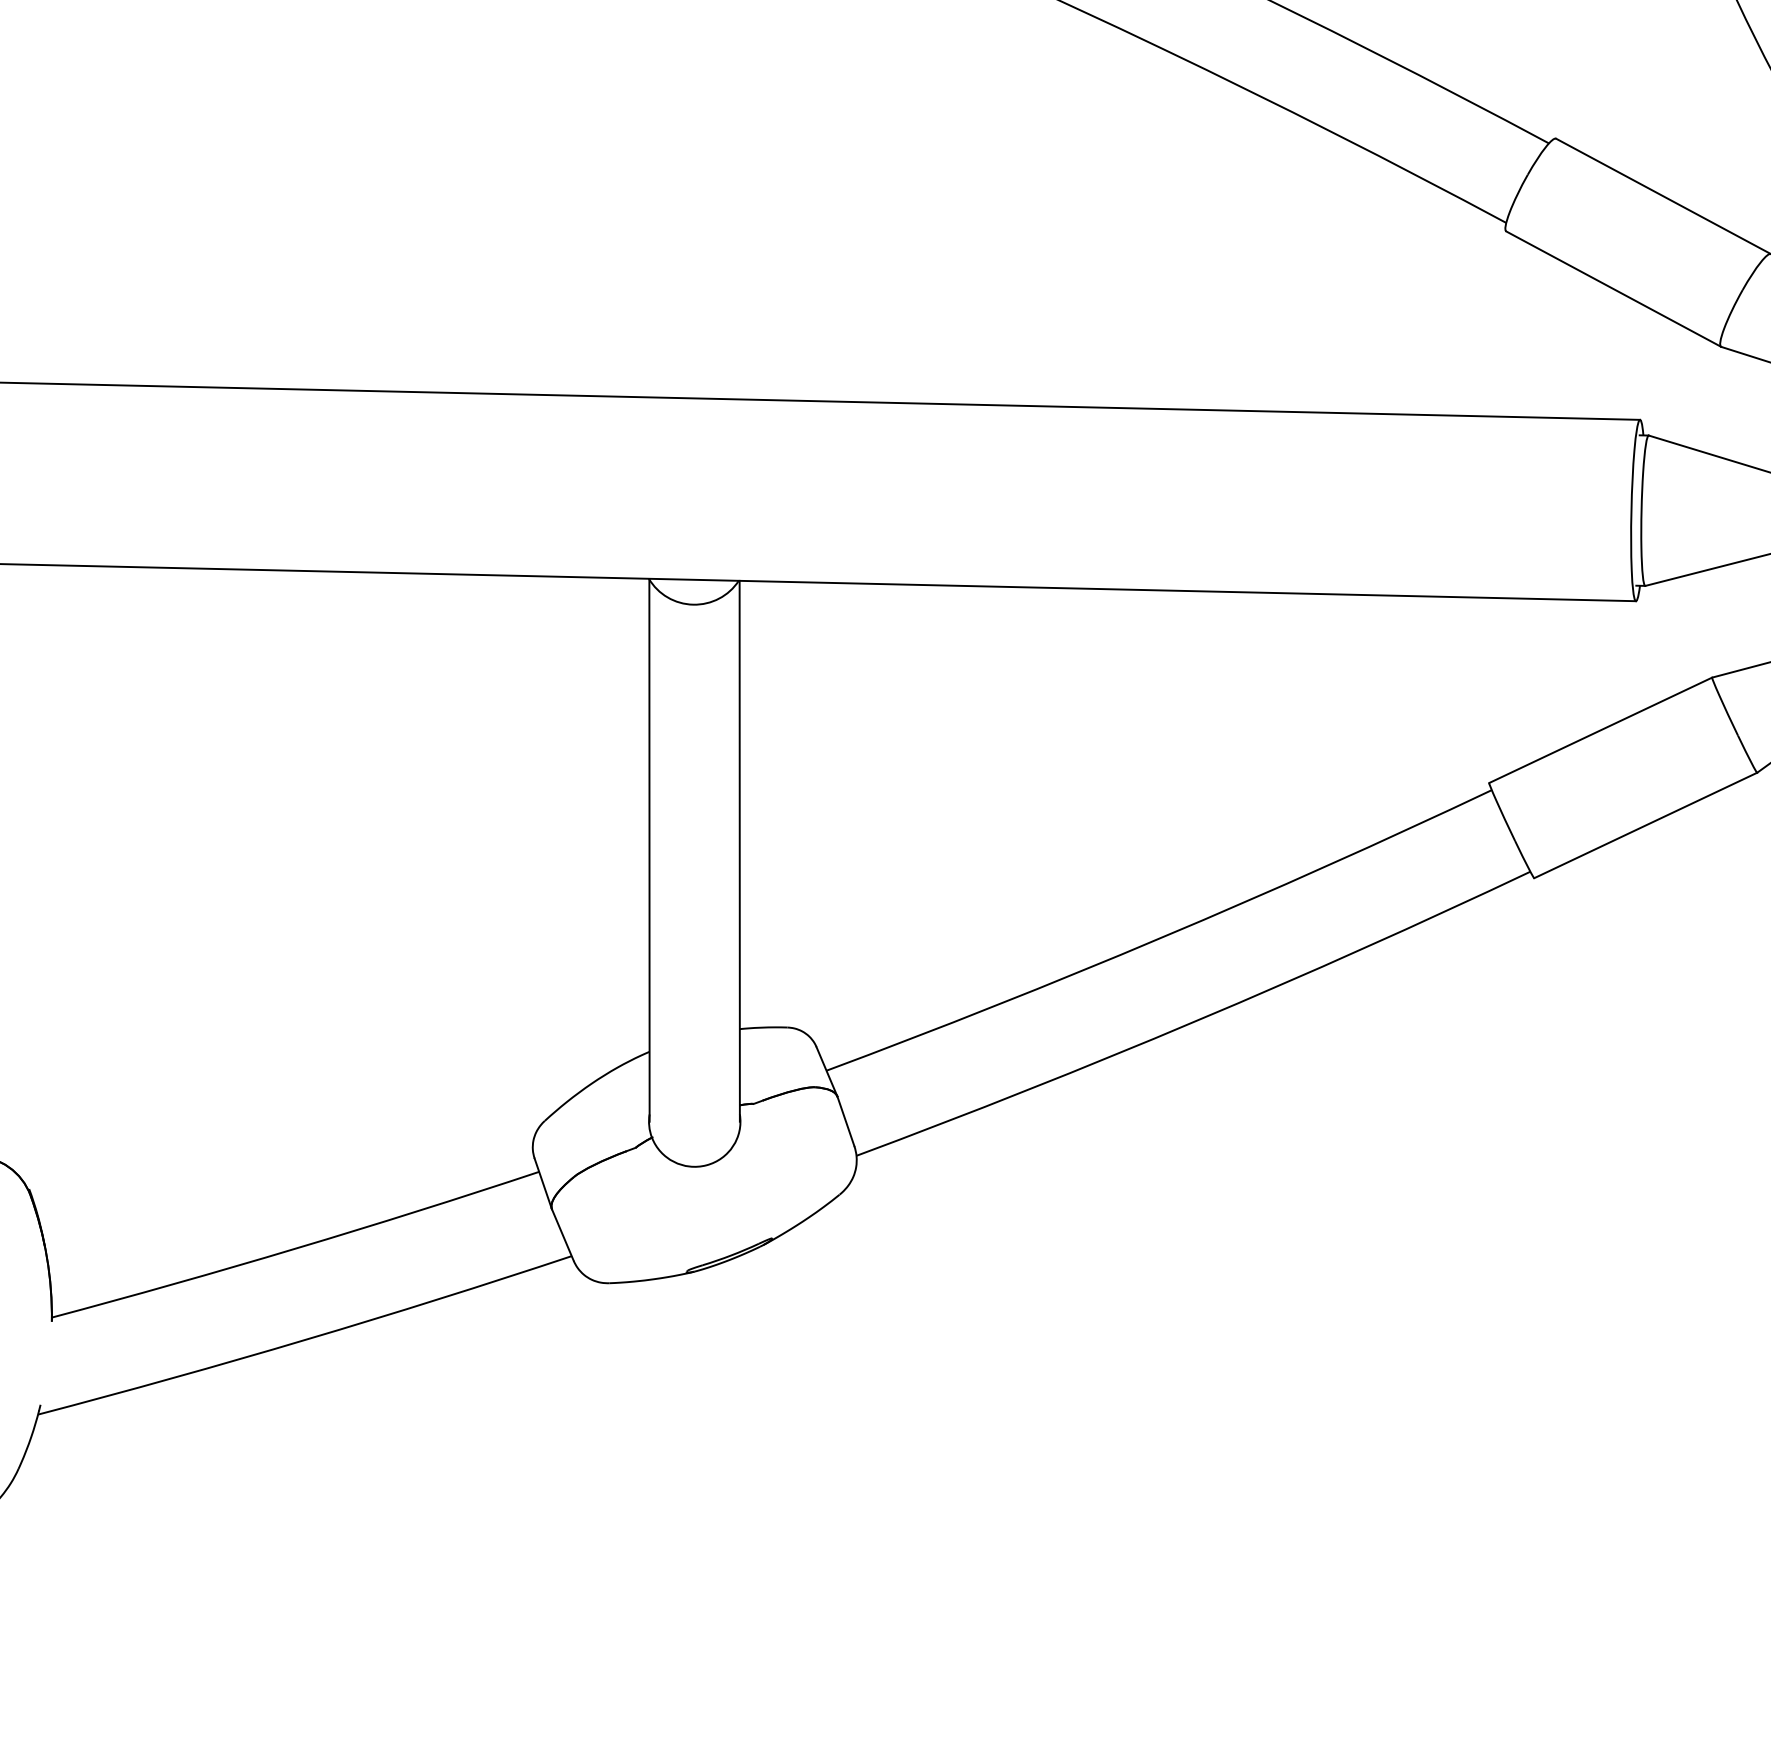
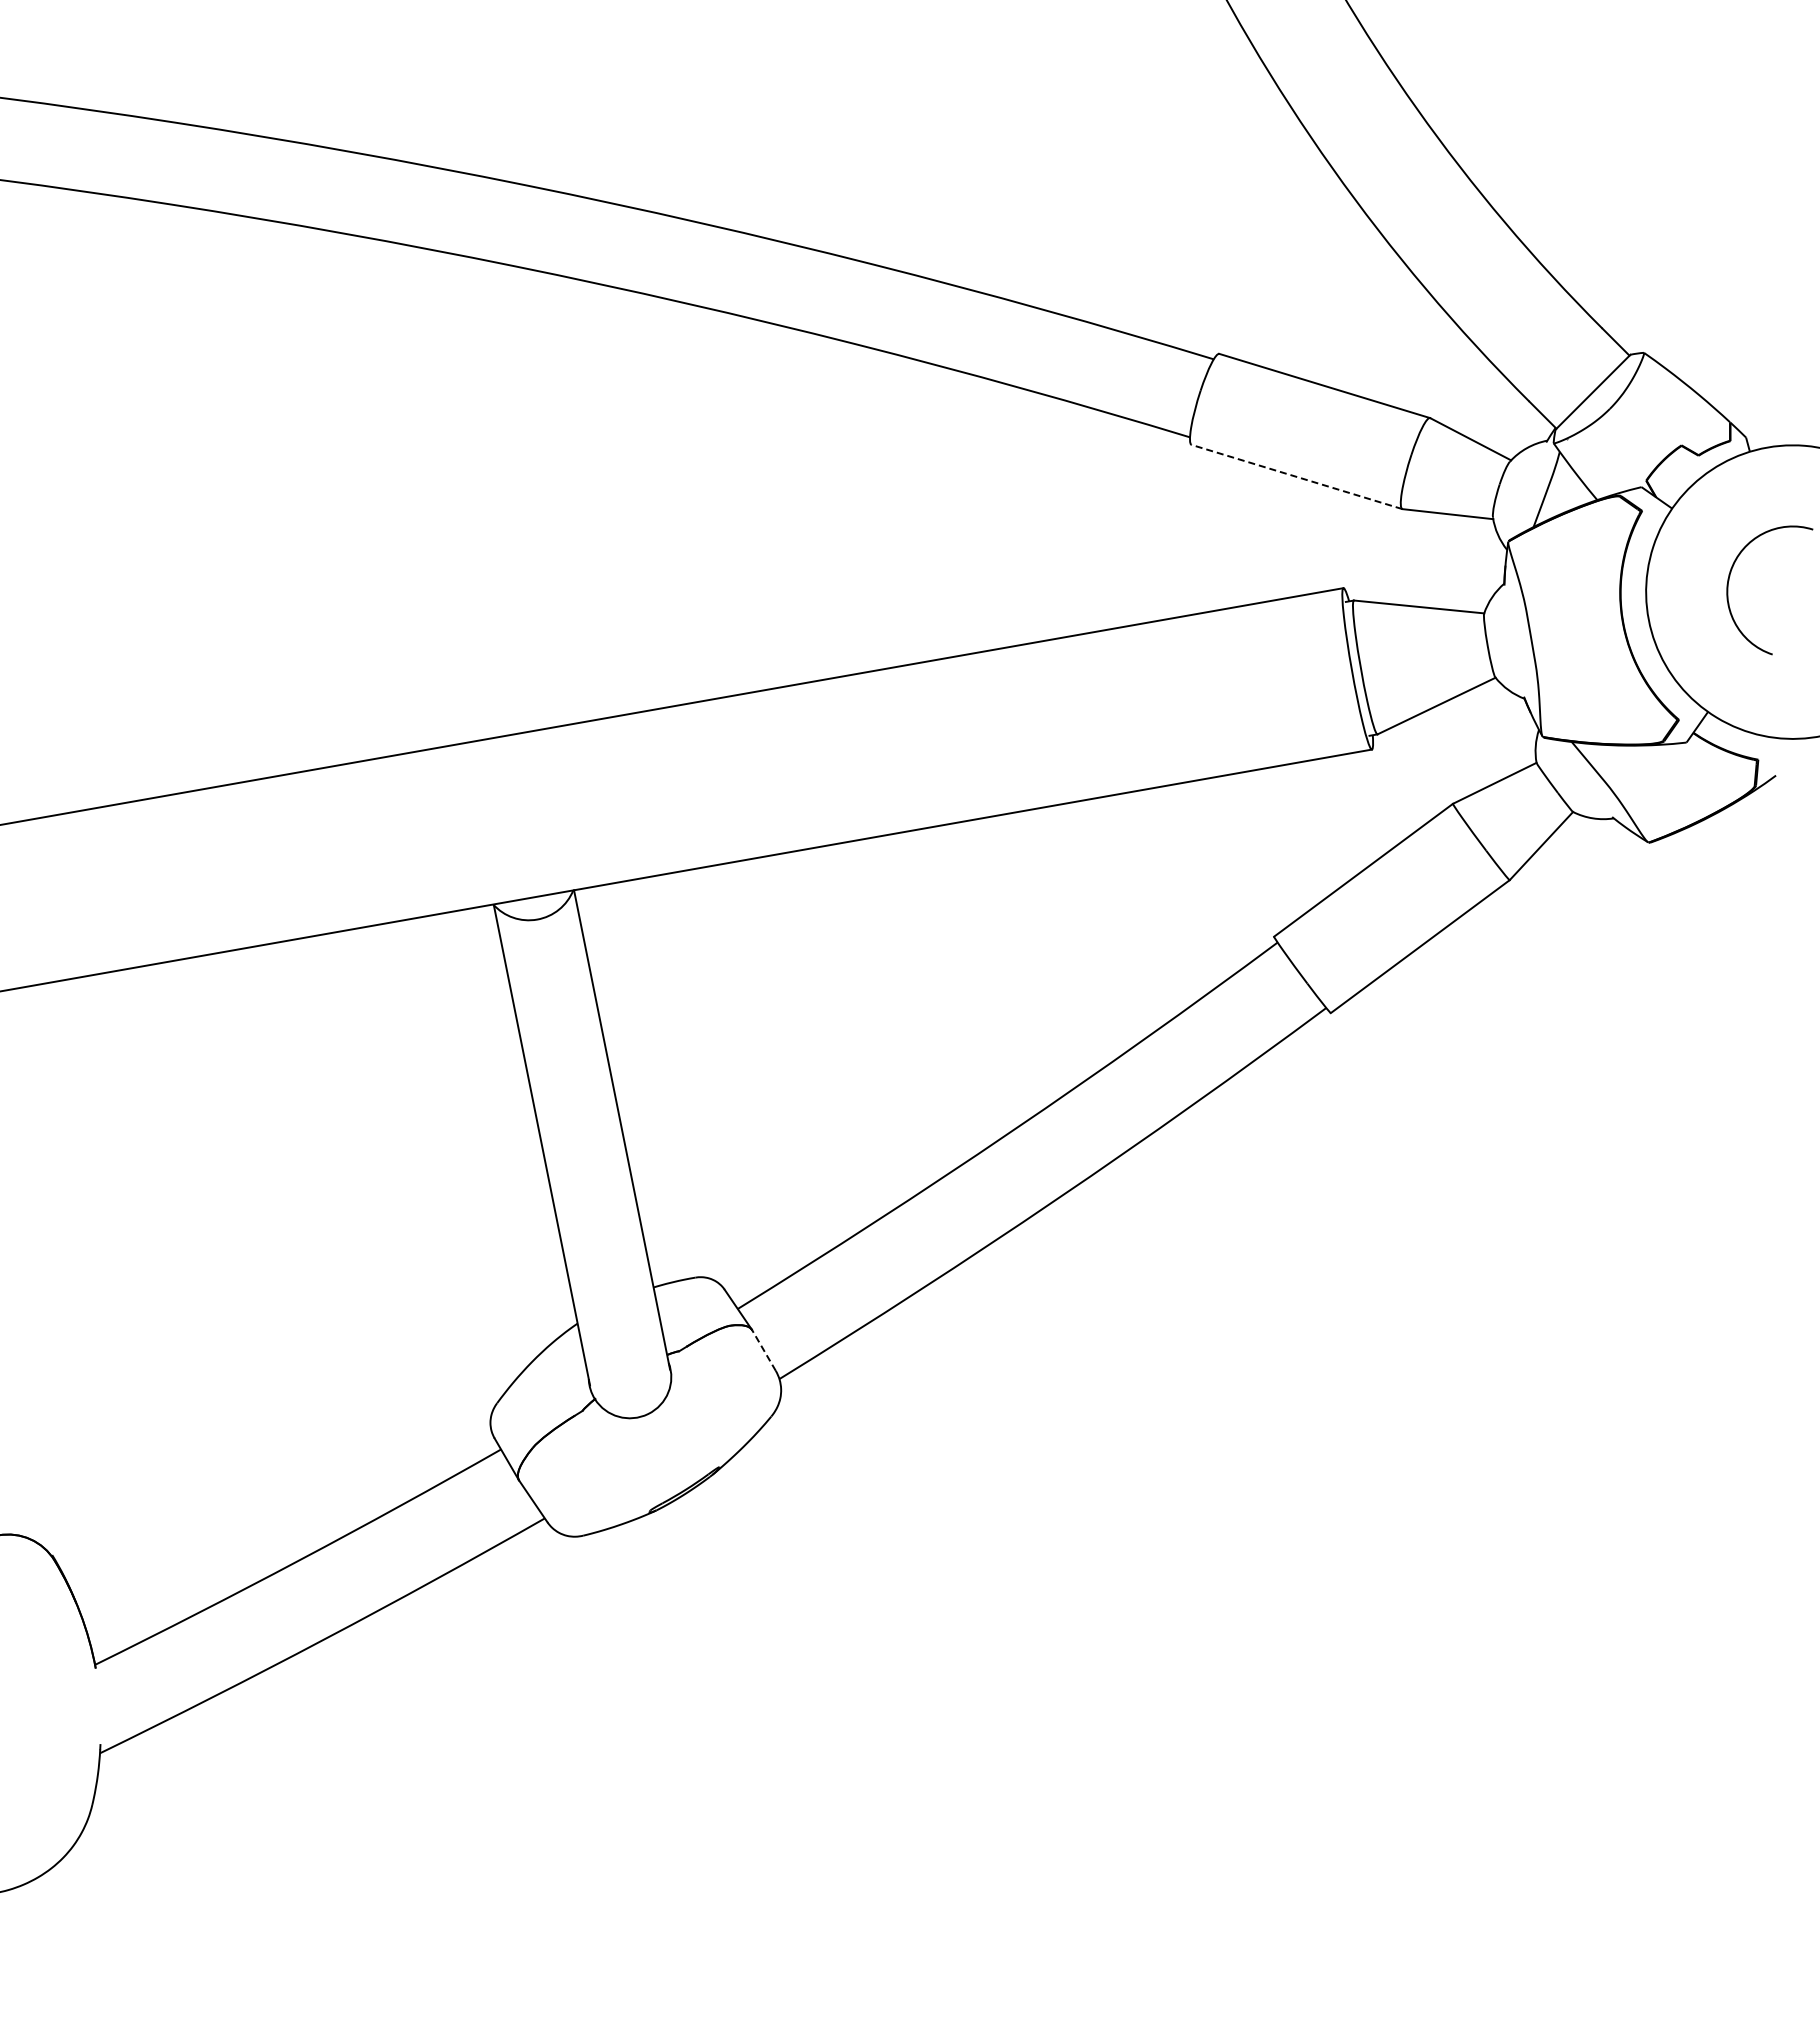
line: (1613, 288) -> (1296, 476), solid -> dashed
line: (845, 1121) -> (763, 1350), solid -> dashed

